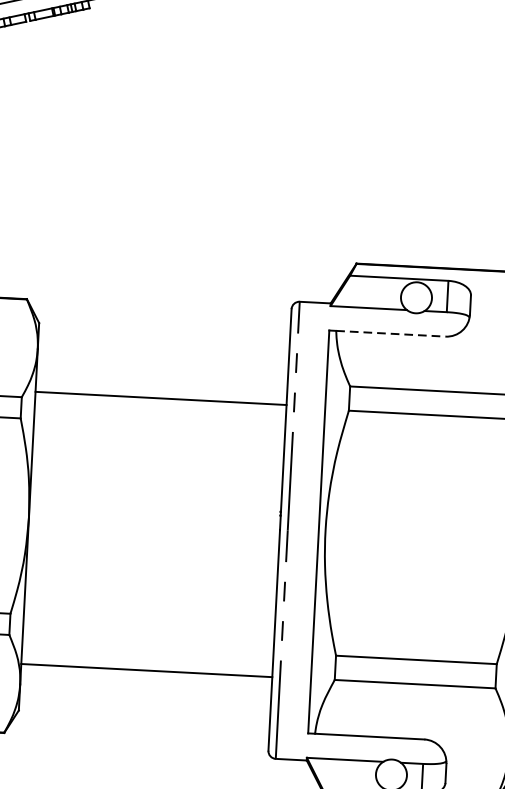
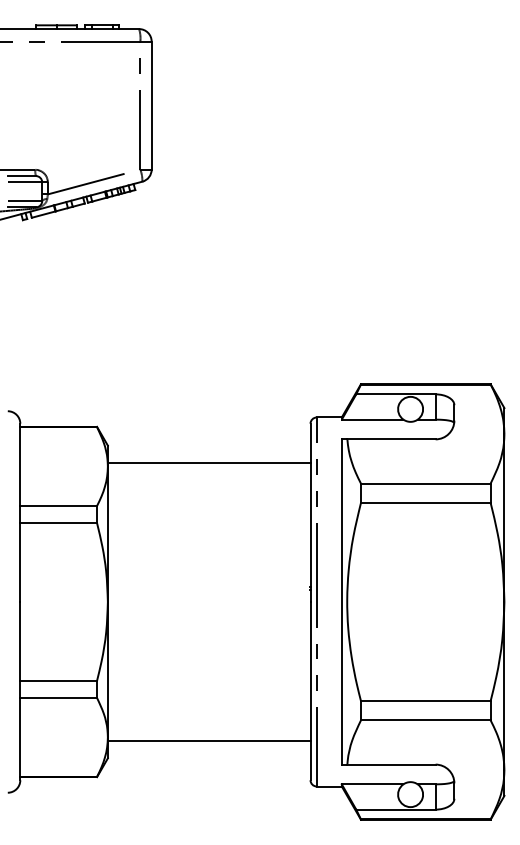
line: (392, 333) -> (392, 439), dashed -> solid
line: (160, 398) -> (208, 463), moved
line: (145, 670) -> (208, 740), moved

